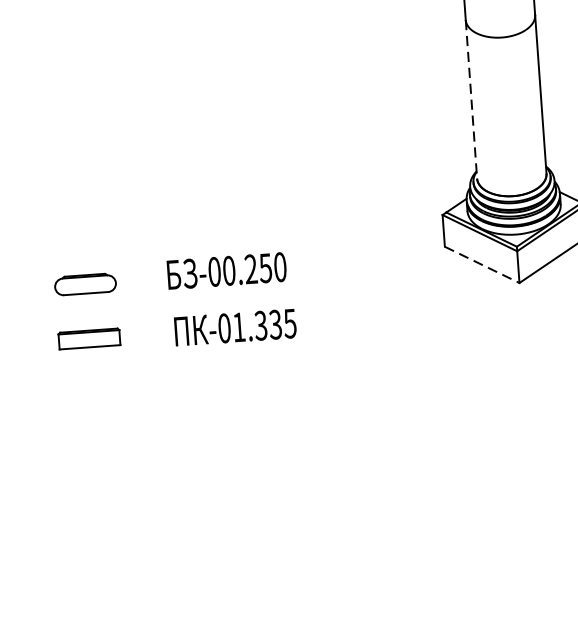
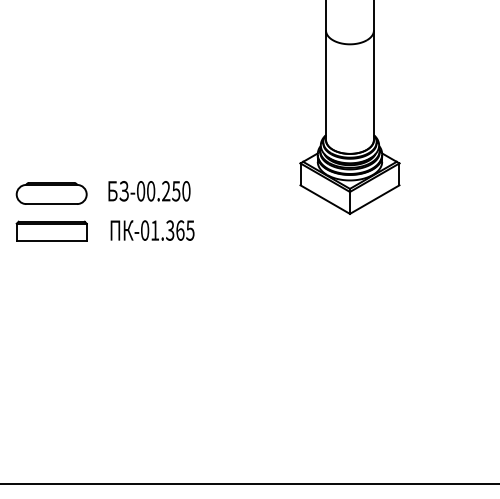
line: (472, 99) -> (326, 85), dashed -> solid
line: (482, 264) -> (325, 199), dashed -> solid
part: (85, 284) -> (51, 193), size x1.67
text: (275, 324) -> (180, 230), -01.335 -> -01.365
part: (89, 337) -> (51, 230), size x1.67

